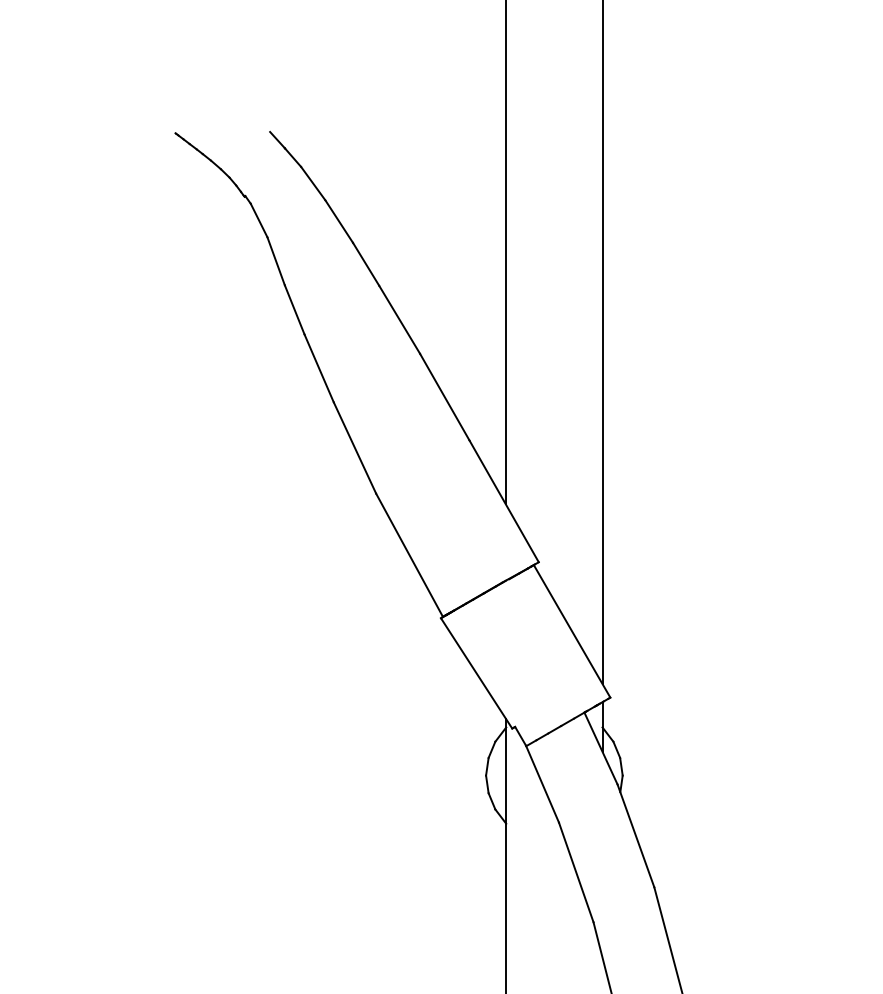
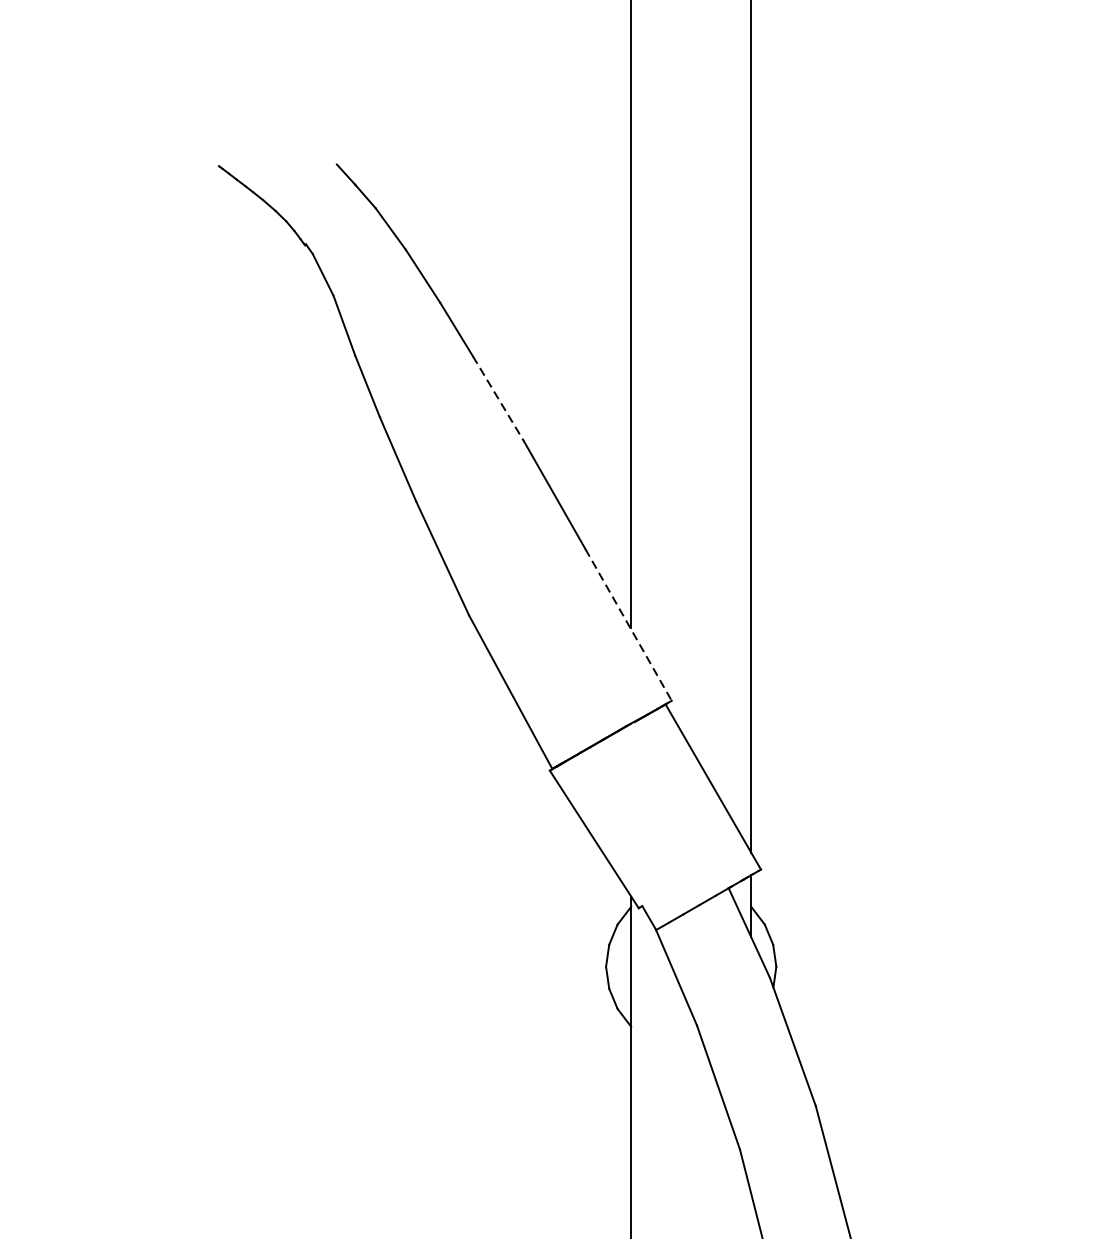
line: (399, 319) -> (498, 398), solid -> dashed
line: (504, 501) -> (629, 625), solid -> dashed

